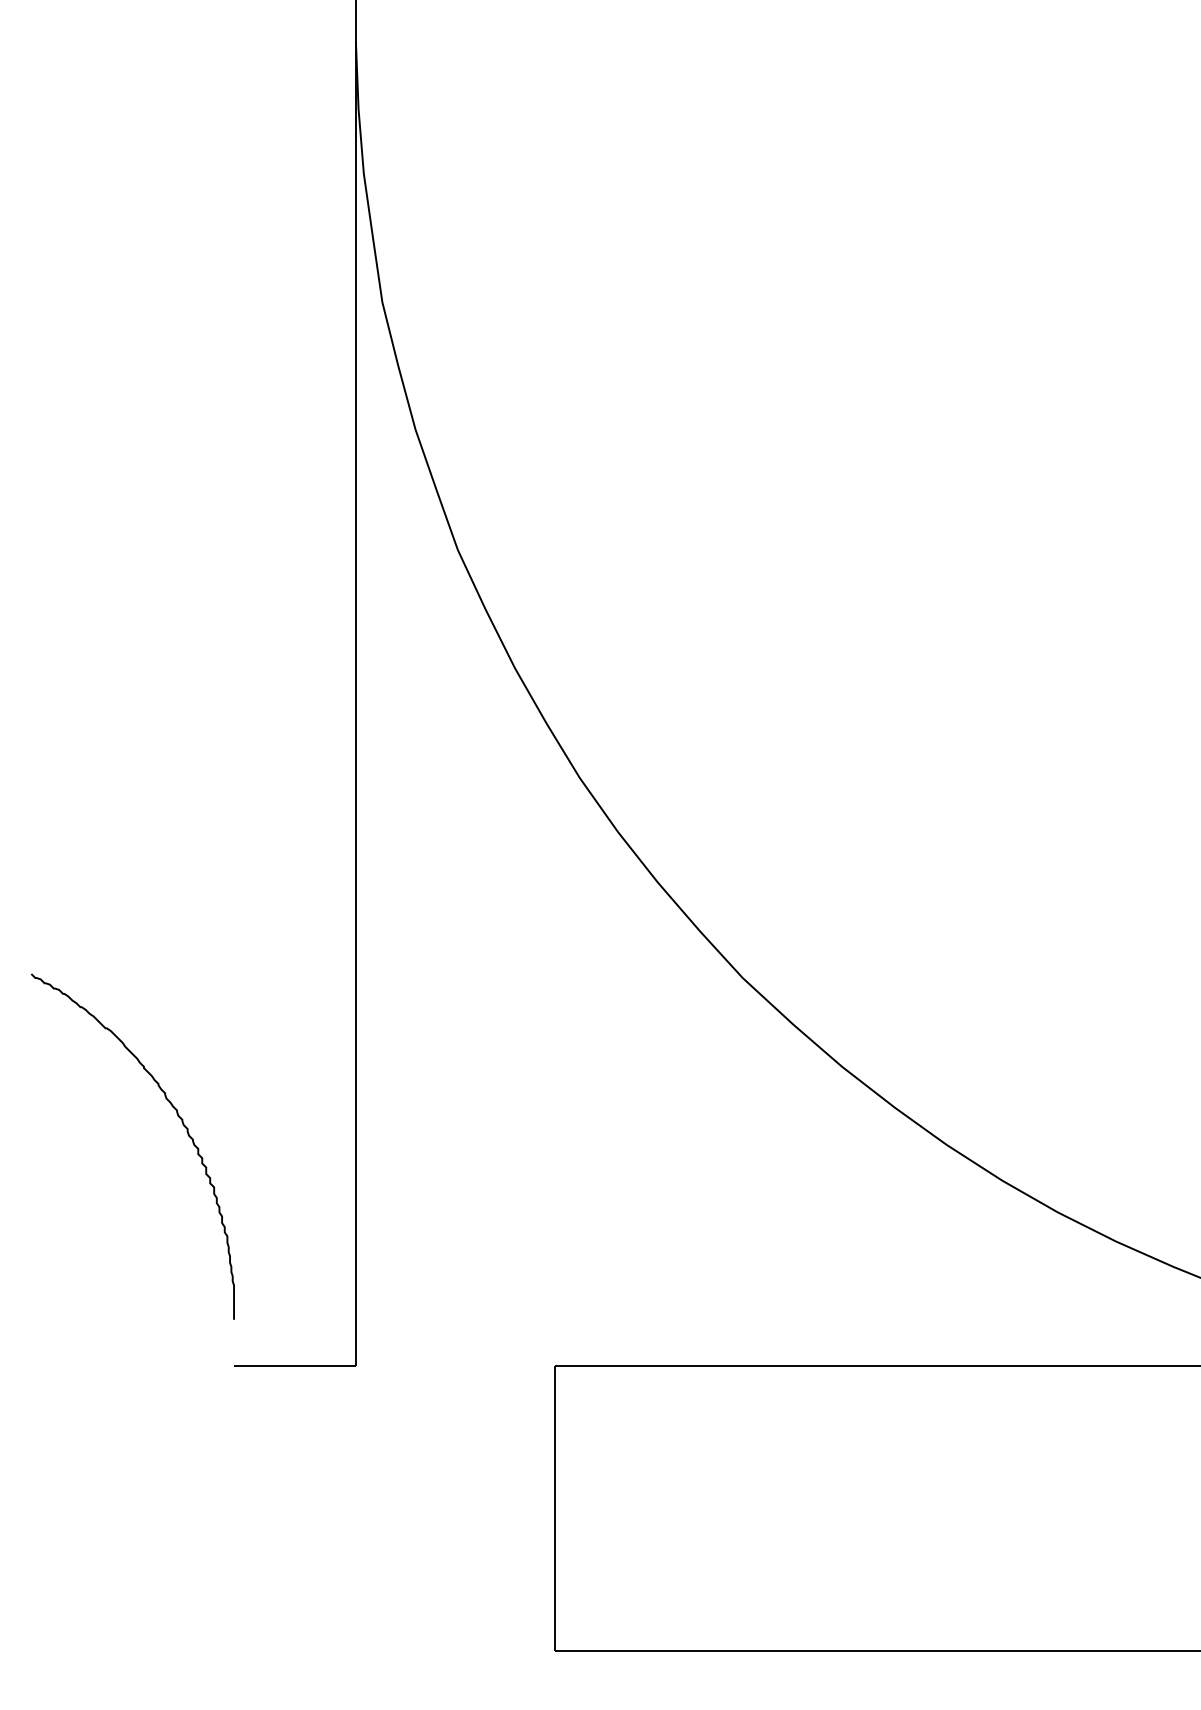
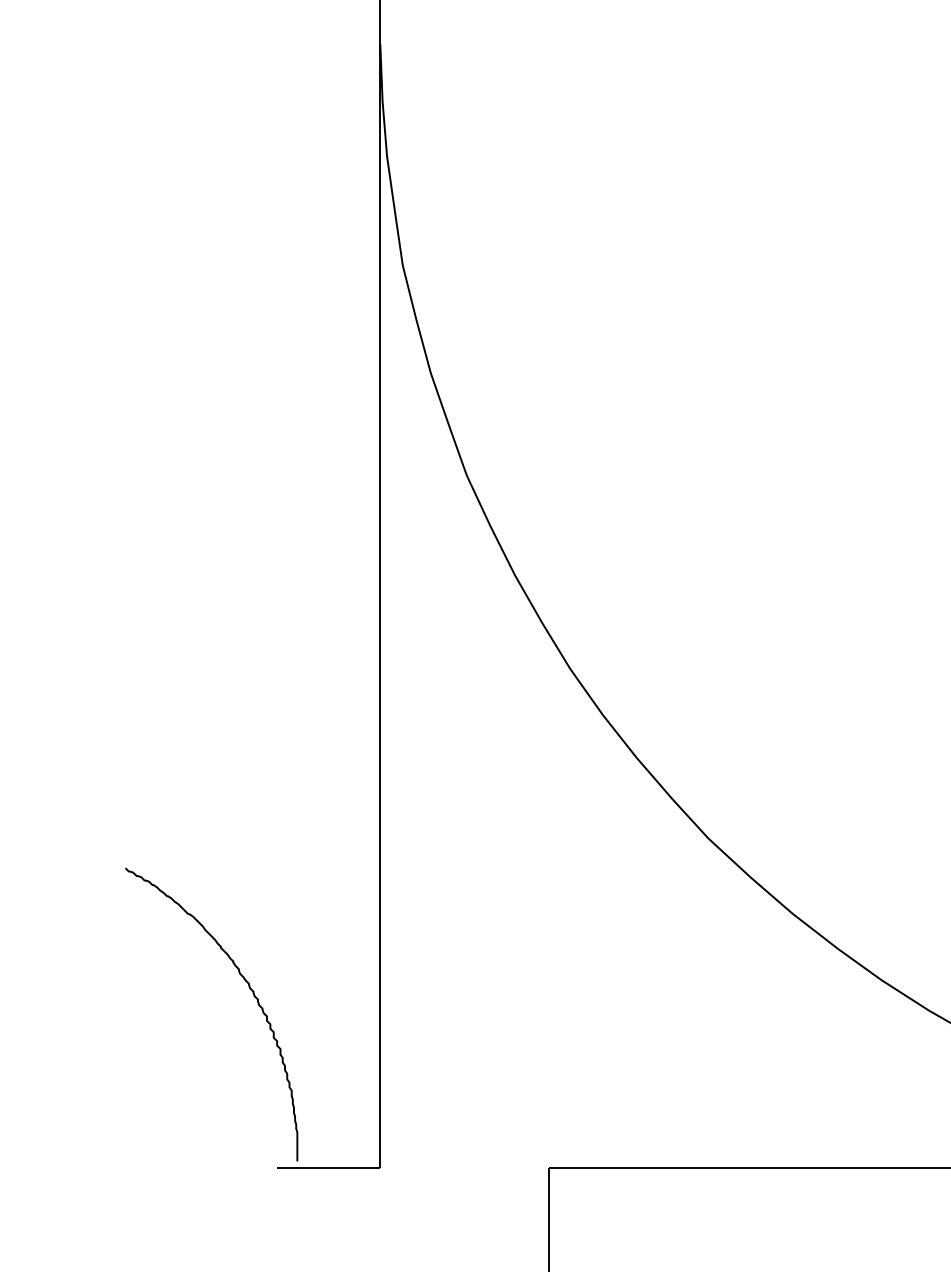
curve: (177, 1116) -> (249, 988), moved

